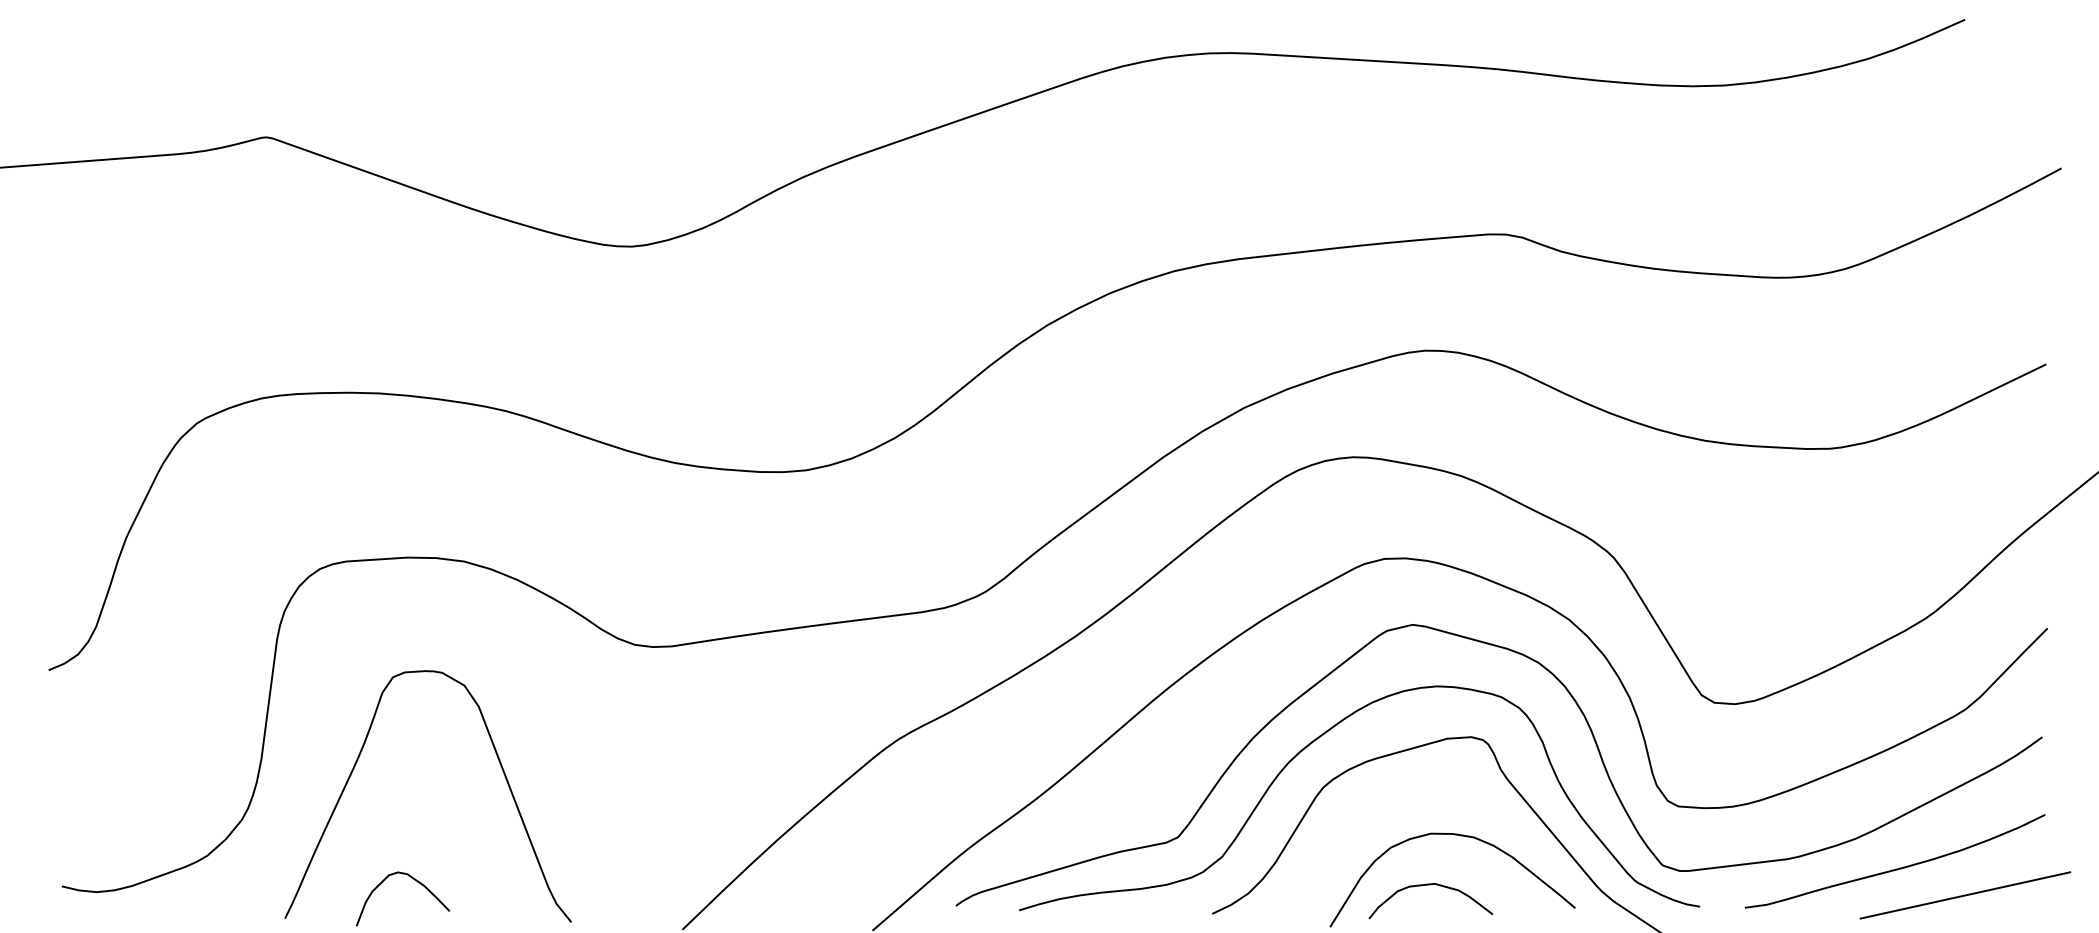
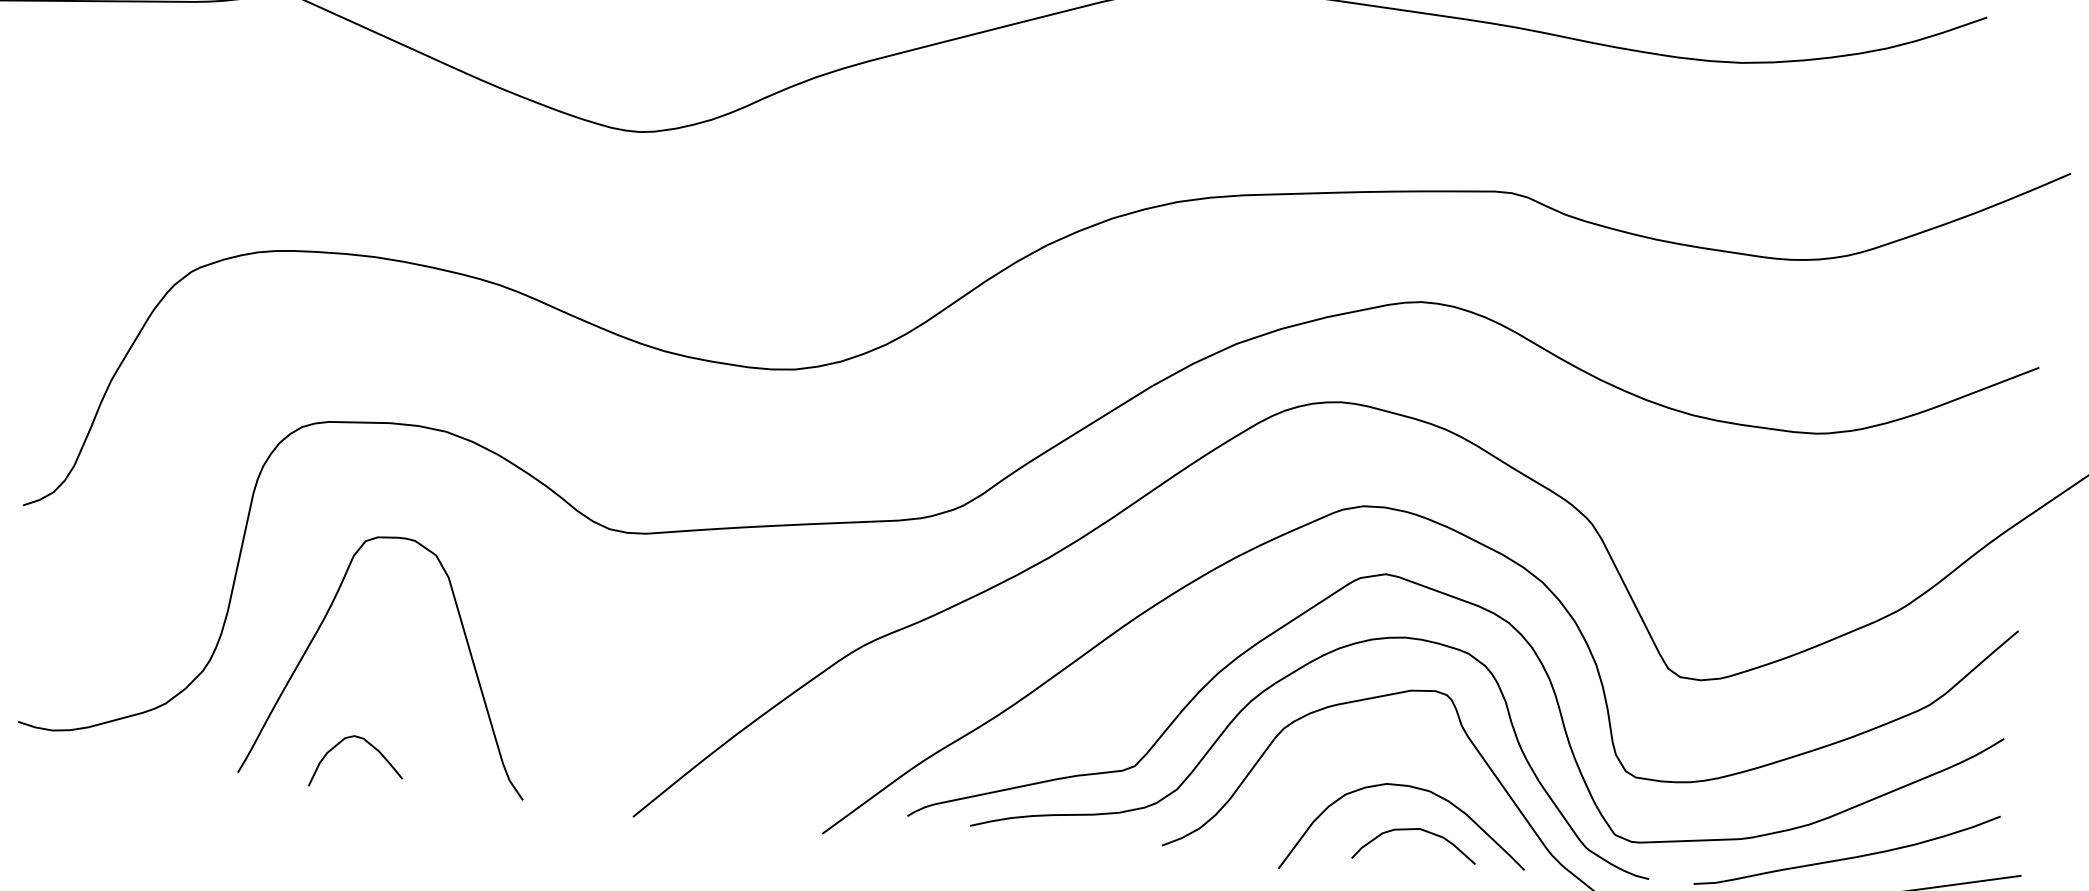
curve: (1430, 885) -> (1415, 830), moved

